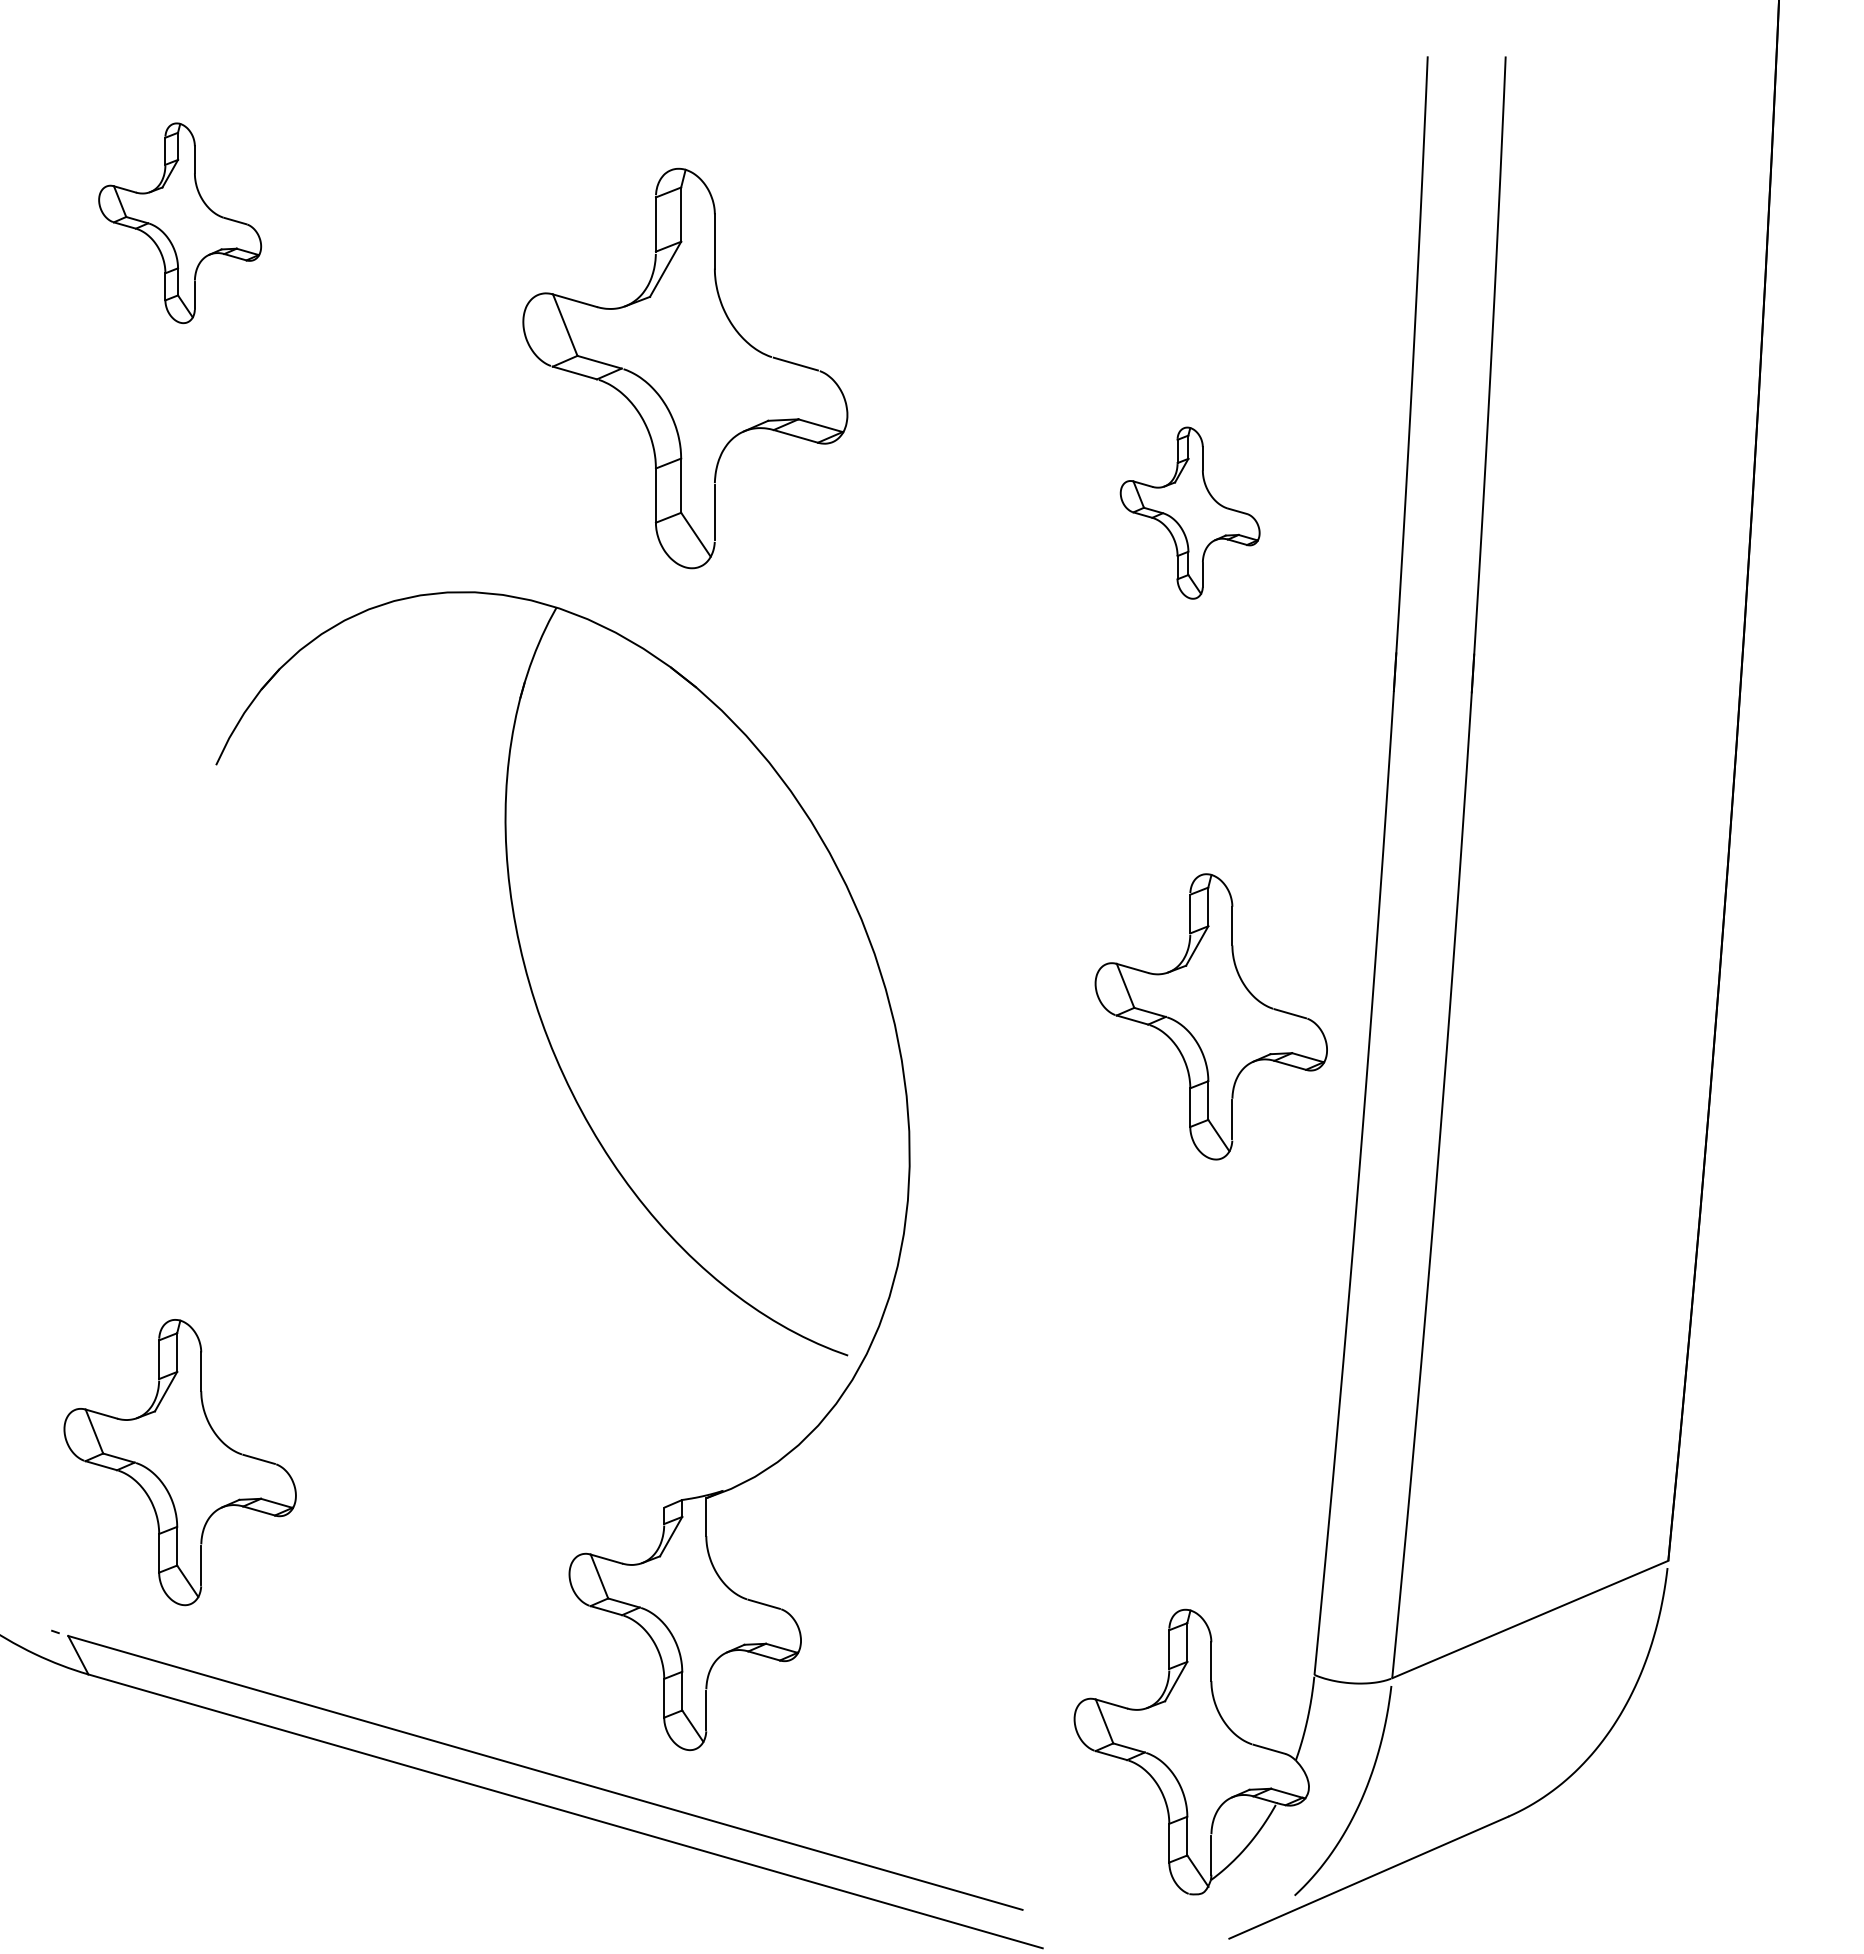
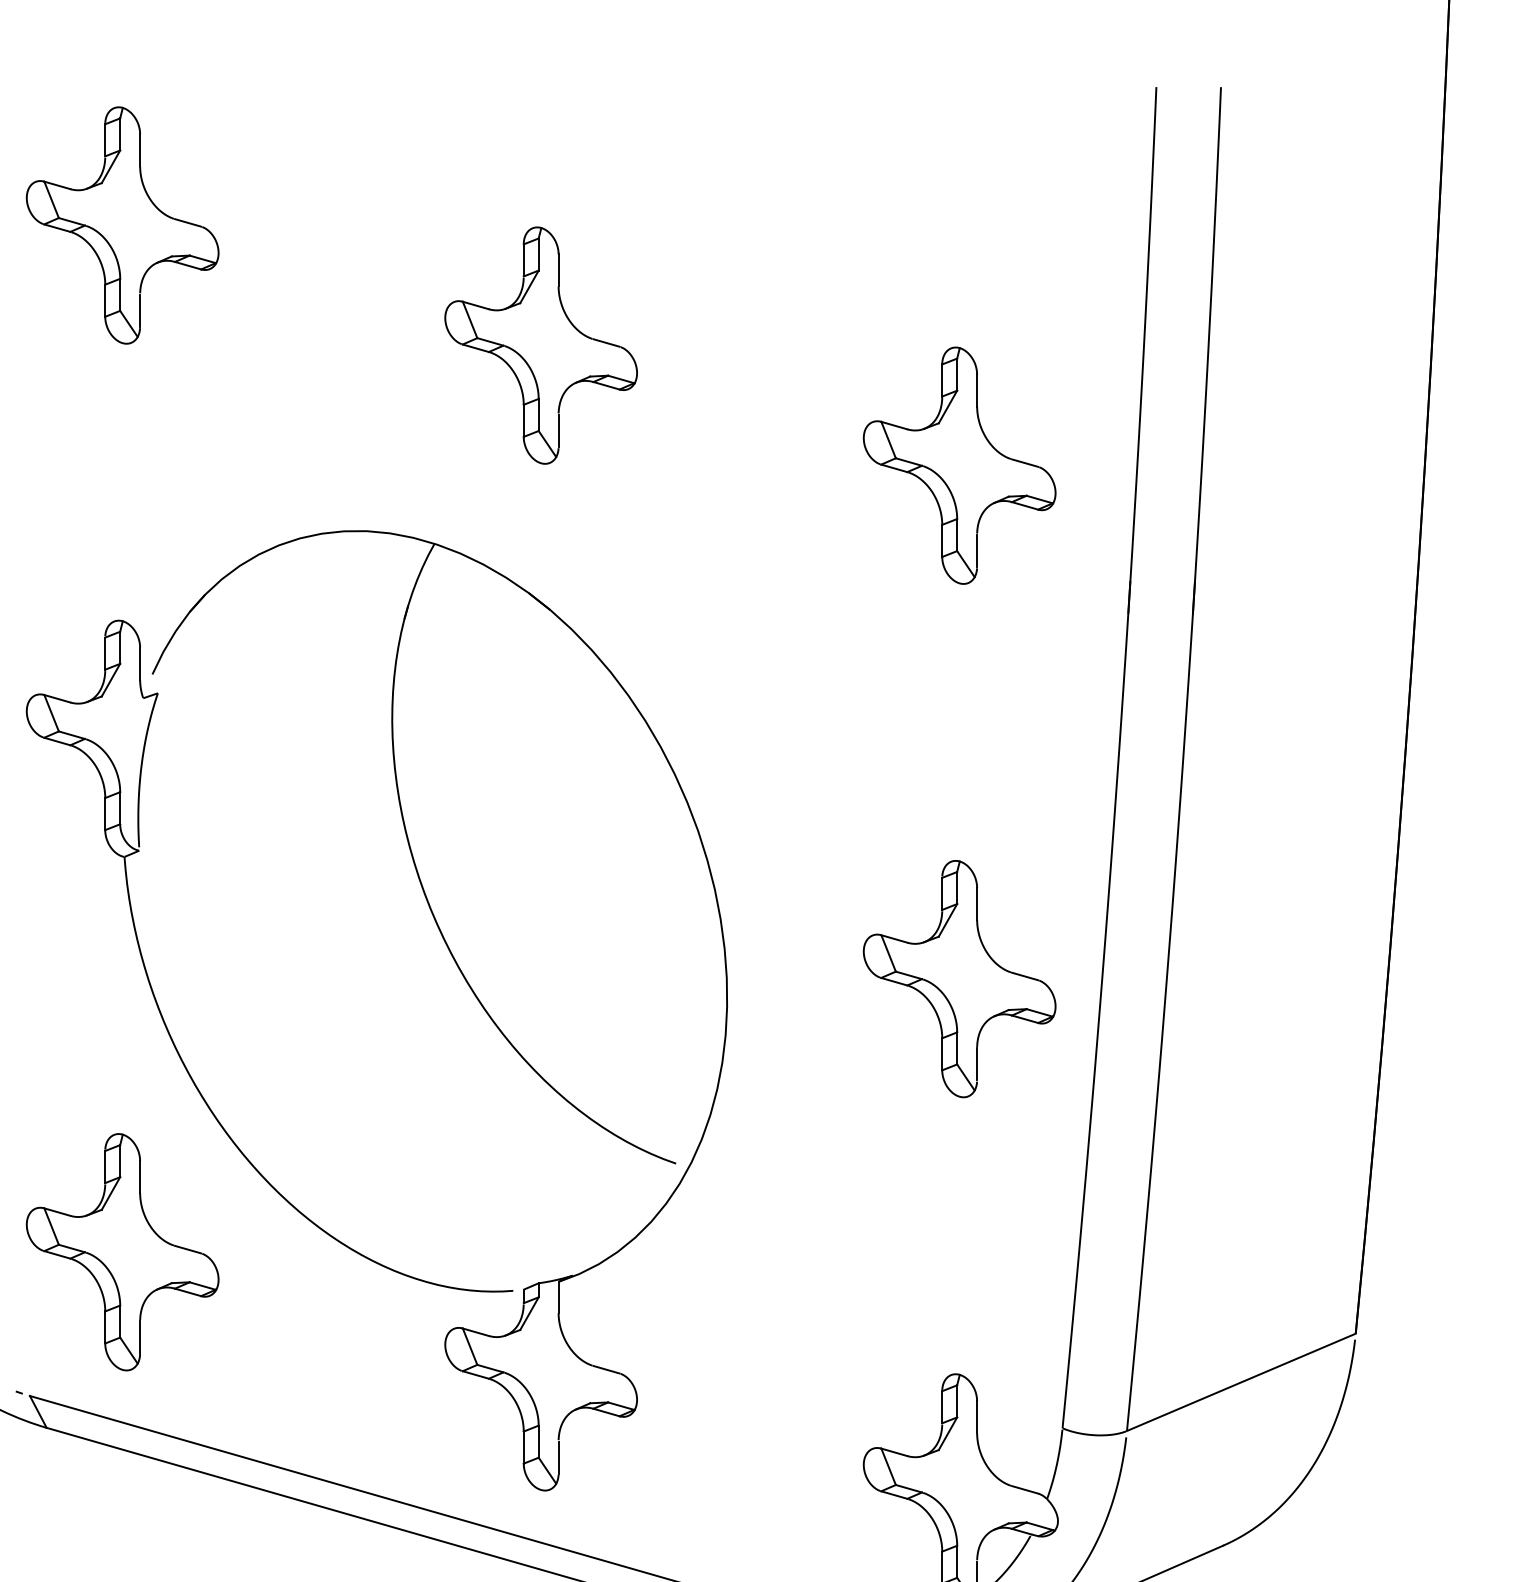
part: (179, 222) -> (122, 224), size x1.43
part: (684, 367) -> (540, 344), size x0.71
part: (1189, 512) -> (958, 465), size x1.67
part: (1210, 1016) -> (958, 978), moved
part: (219, 1153) -> (155, 996), added

